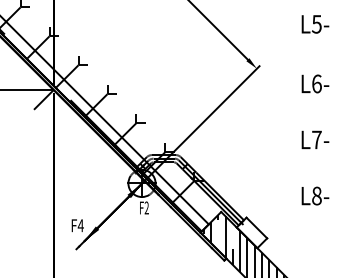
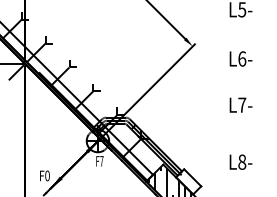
text: (315, 195) -> (241, 161), moved
text: (146, 207) -> (101, 160), F2 -> F7
text: (80, 225) -> (47, 175), F4 -> F0

